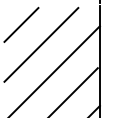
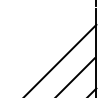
line: (21, 24) -> (33, 23), removed
line: (41, 44) -> (49, 39), removed

